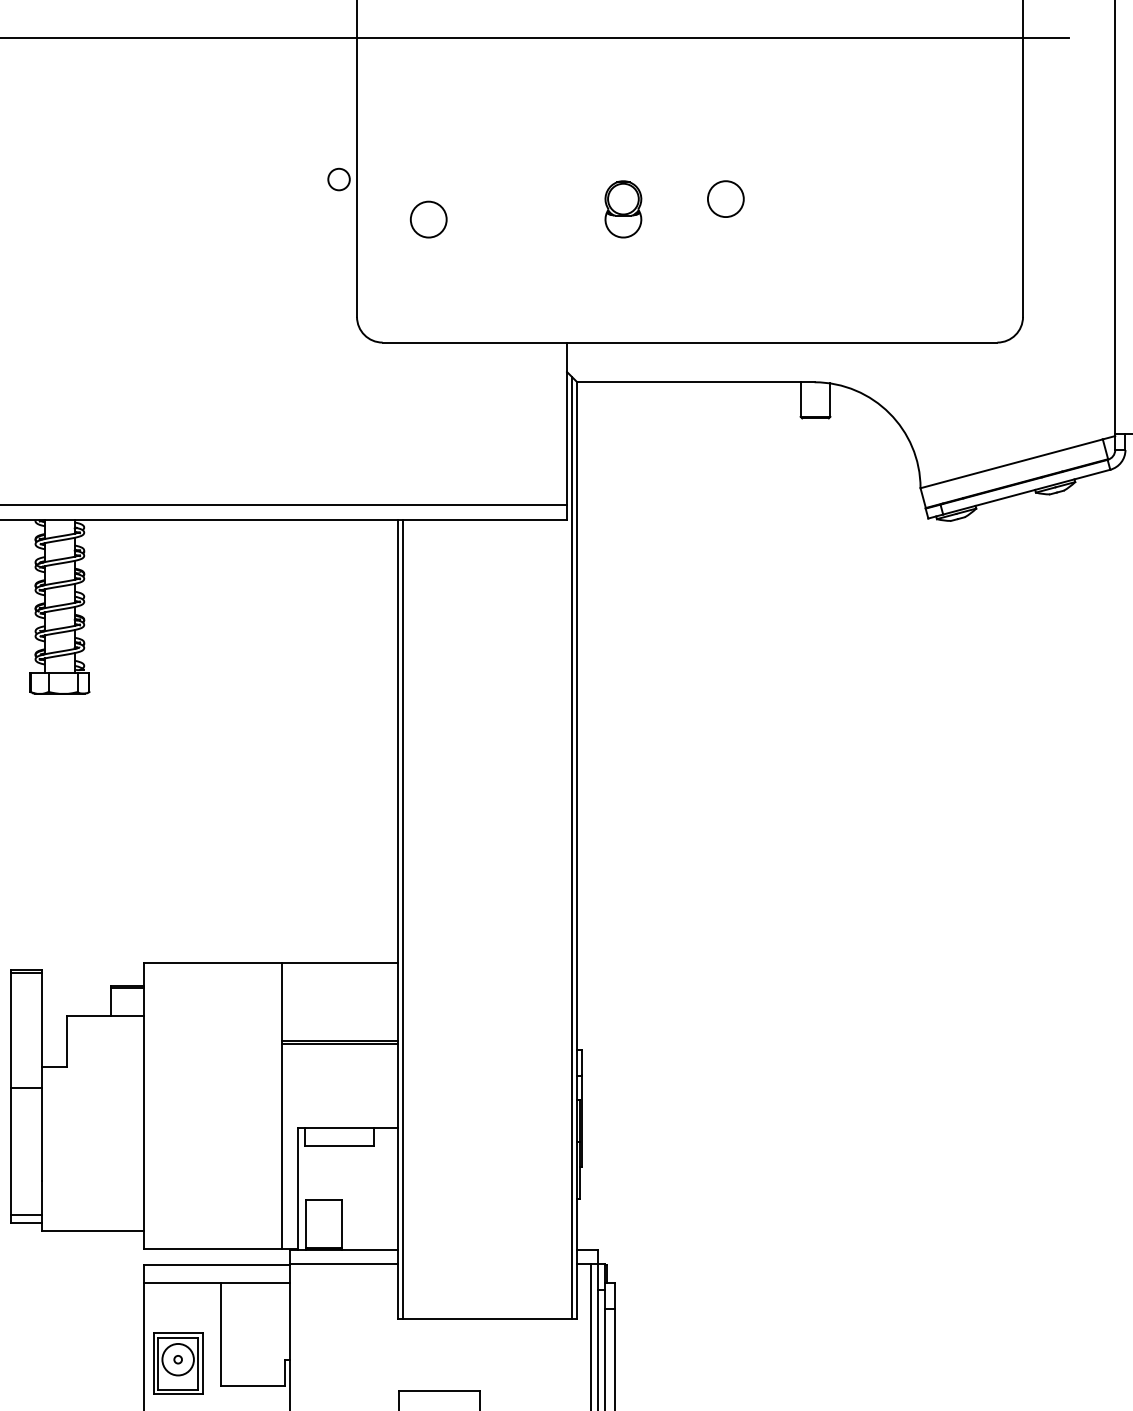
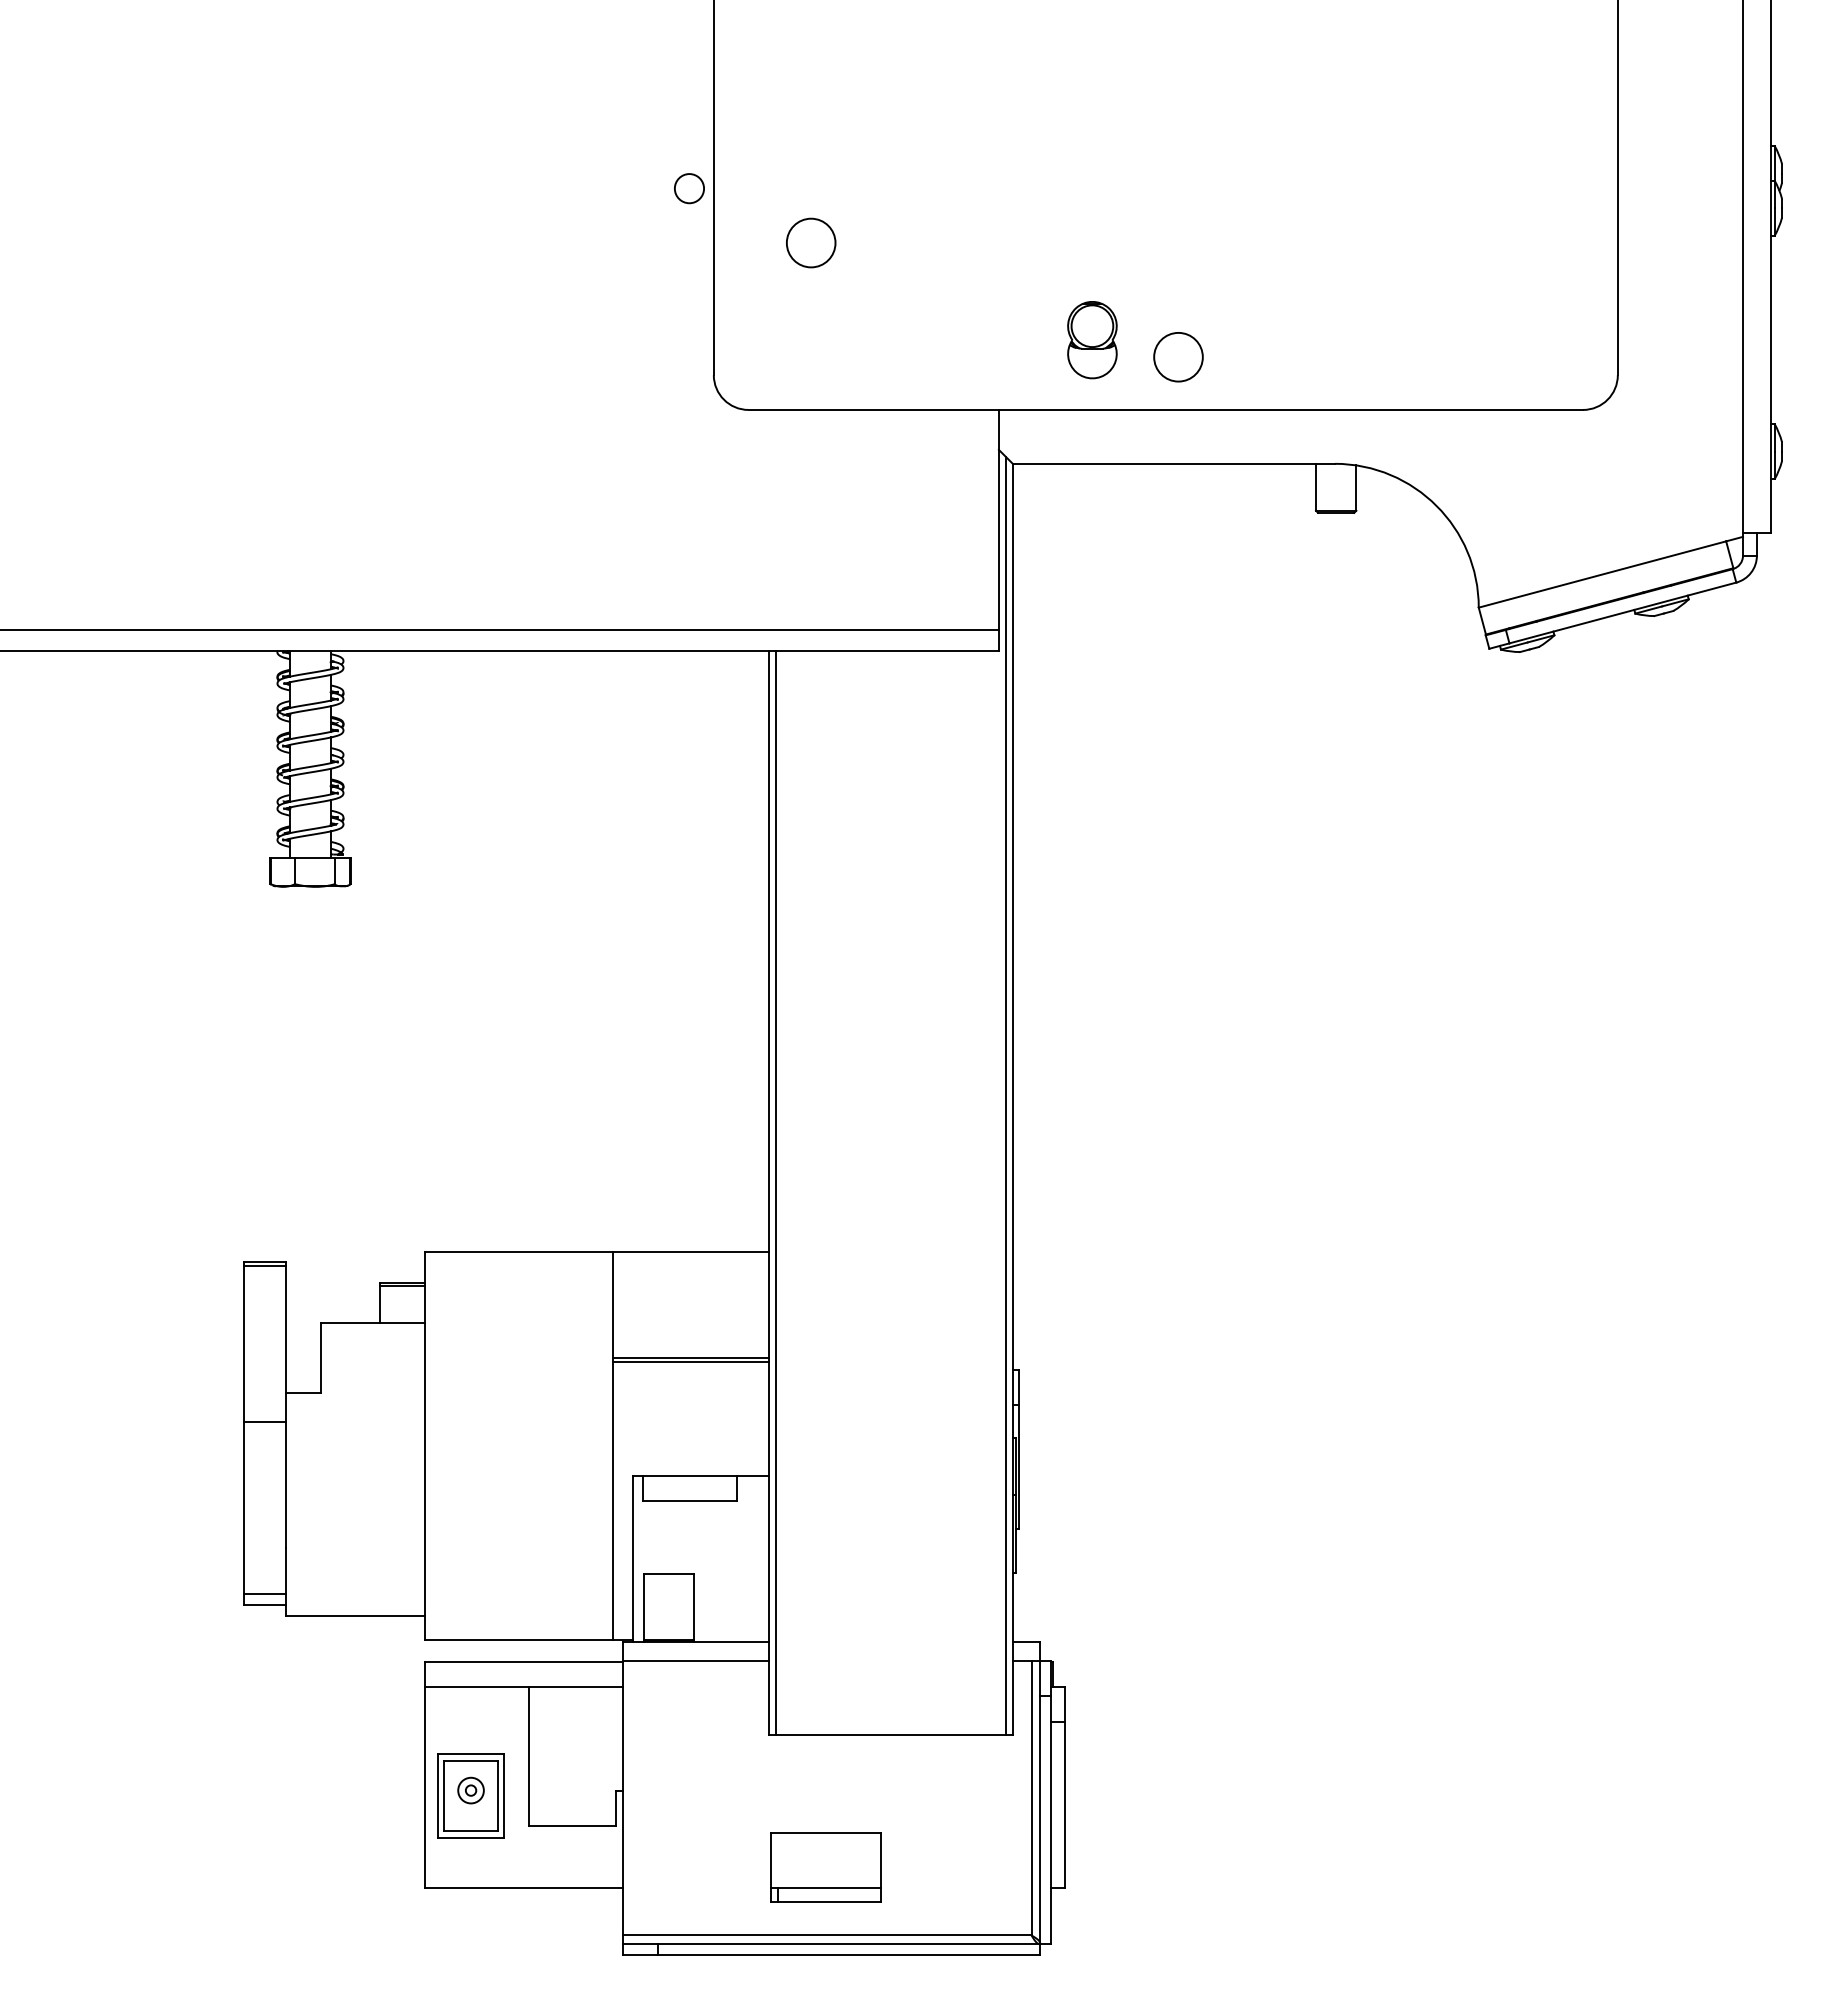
circle: (725, 199) -> (1178, 357), moved
part: (623, 209) -> (1092, 340), moved
circle: (177, 1359) -> (470, 1790), size x0.6

